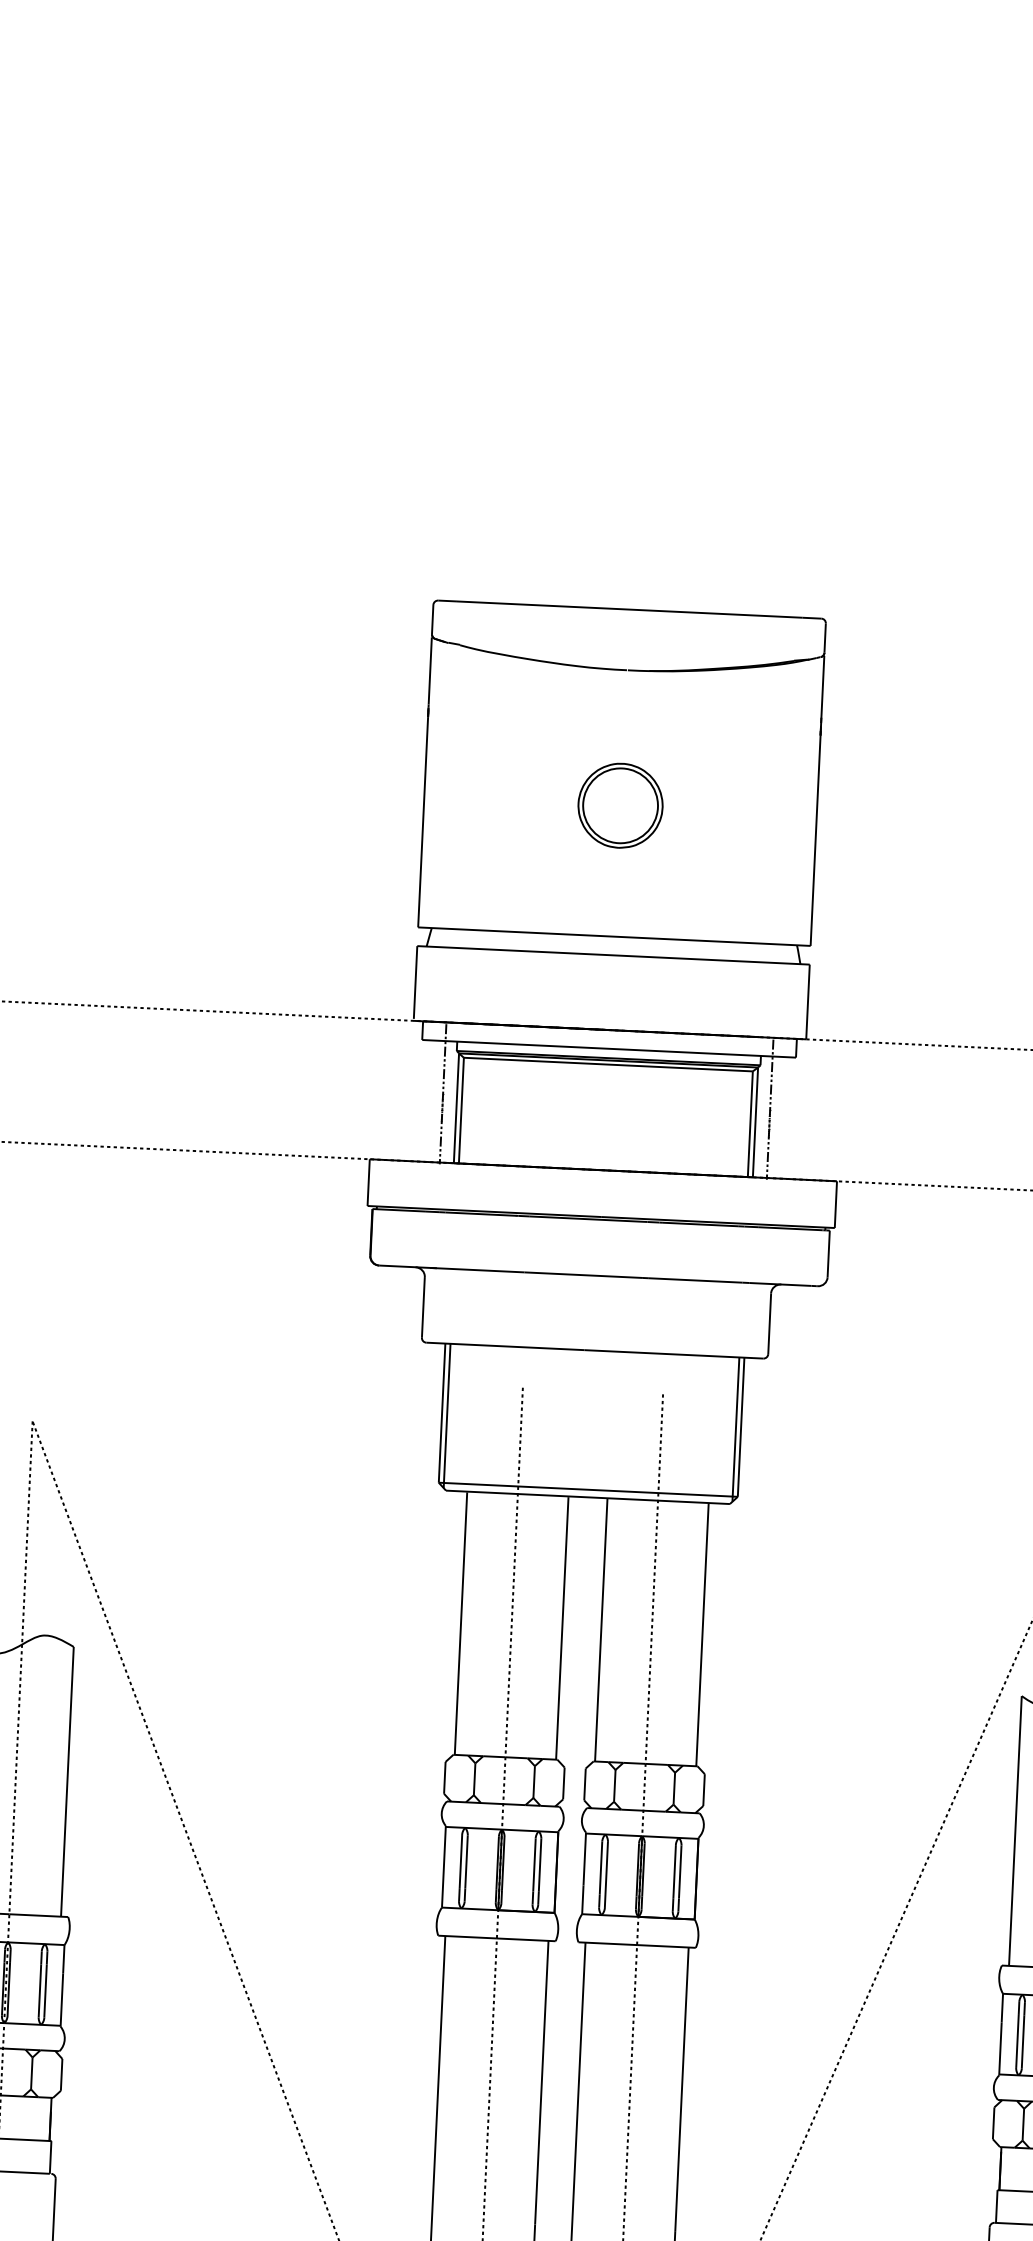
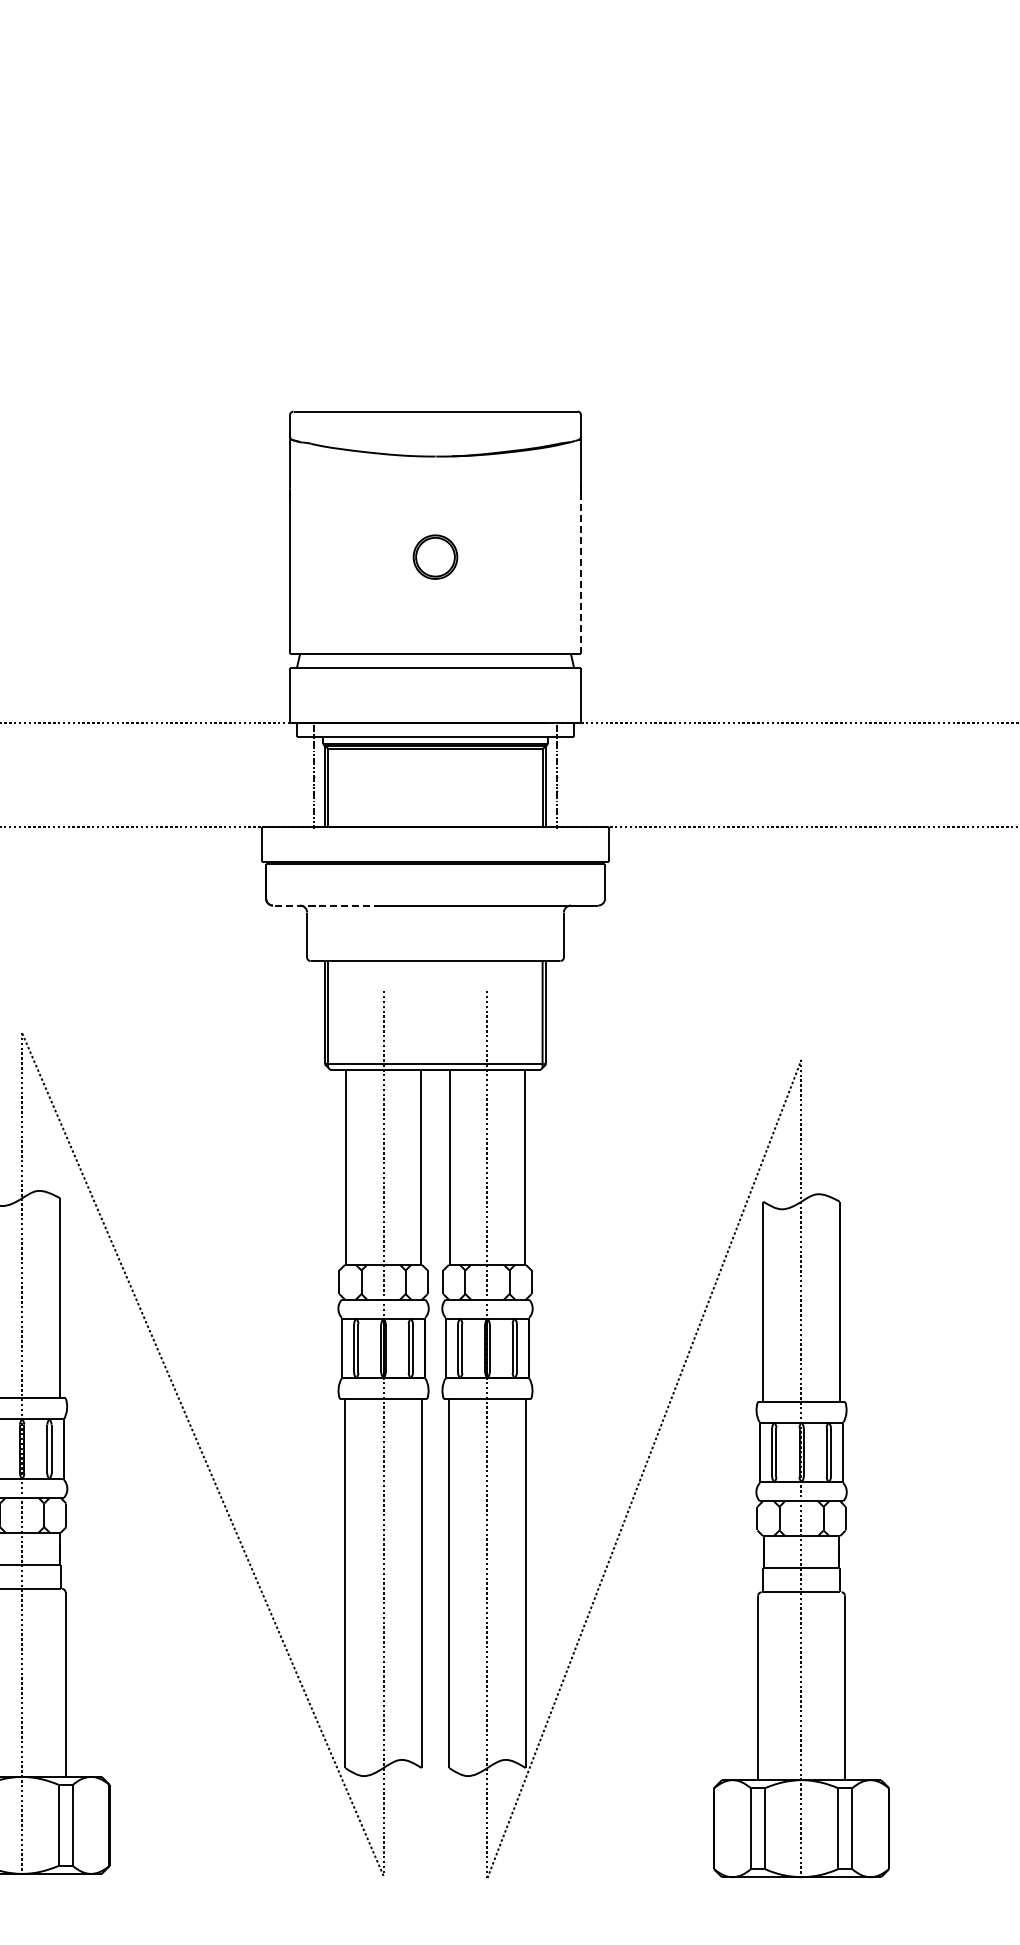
part: (620, 806) -> (435, 557), size x0.7
line: (816, 841) -> (581, 576), solid -> dashed
line: (451, 1268) -> (326, 905), solid -> dashed

